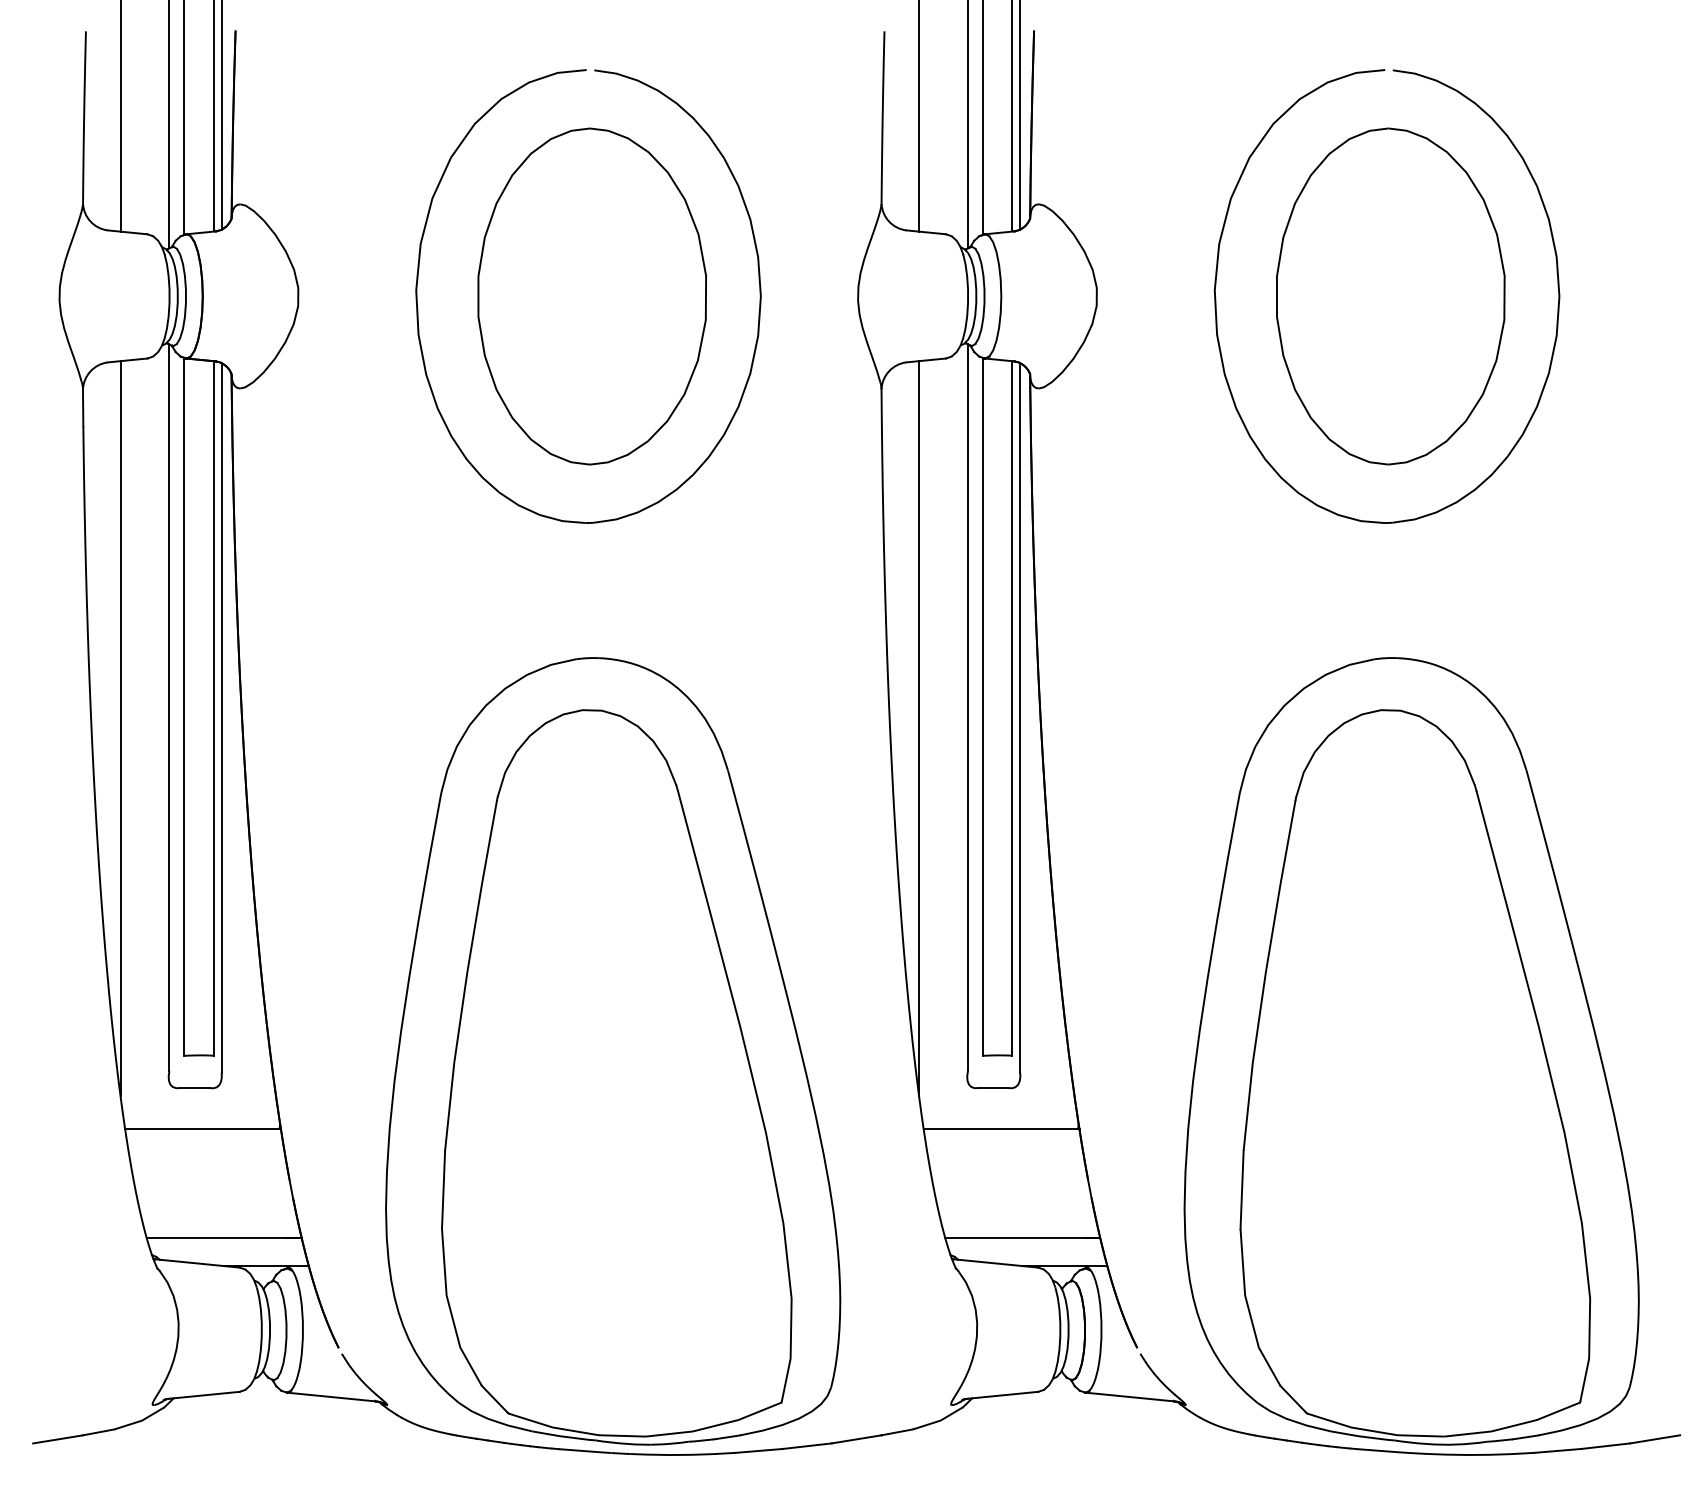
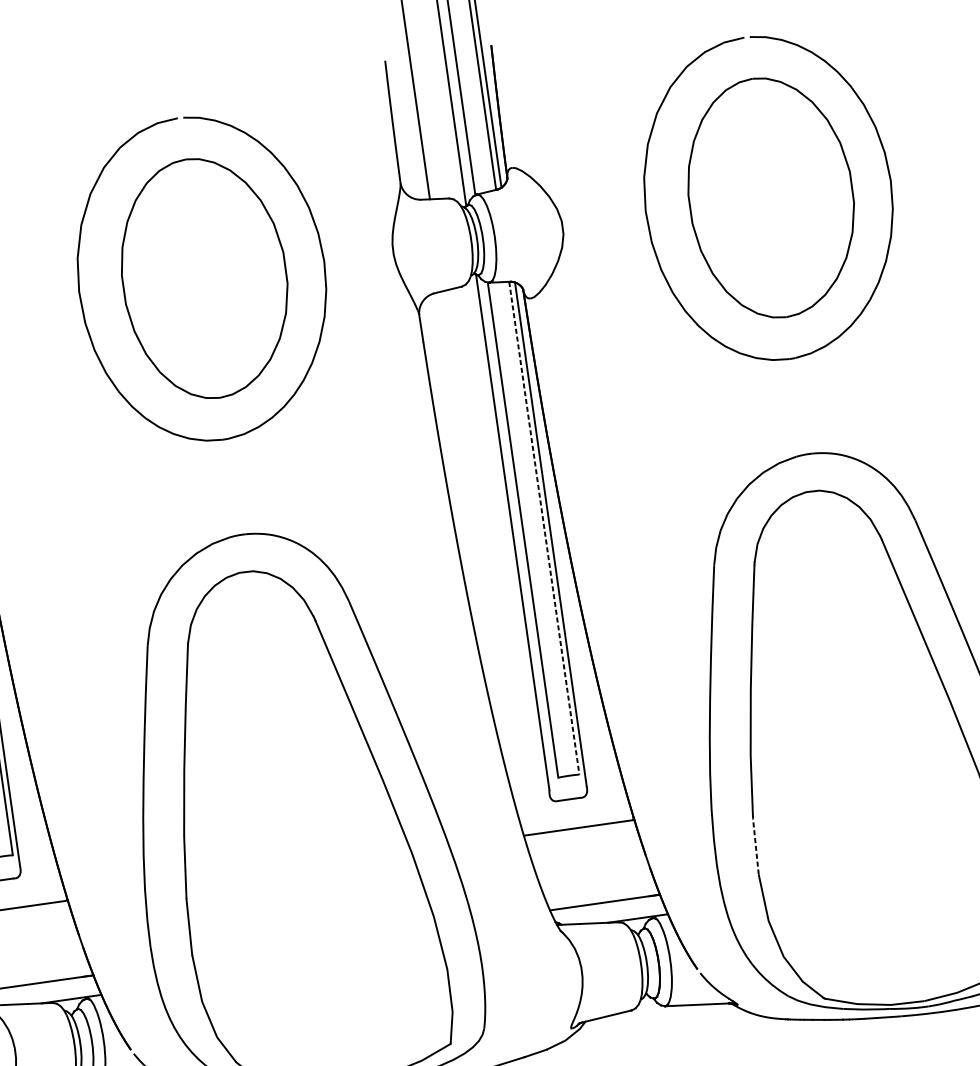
line: (1012, 709) -> (544, 528), solid -> dashed
line: (919, 728) -> (480, 551), removed
line: (1242, 1189) -> (756, 846), solid -> dashed

